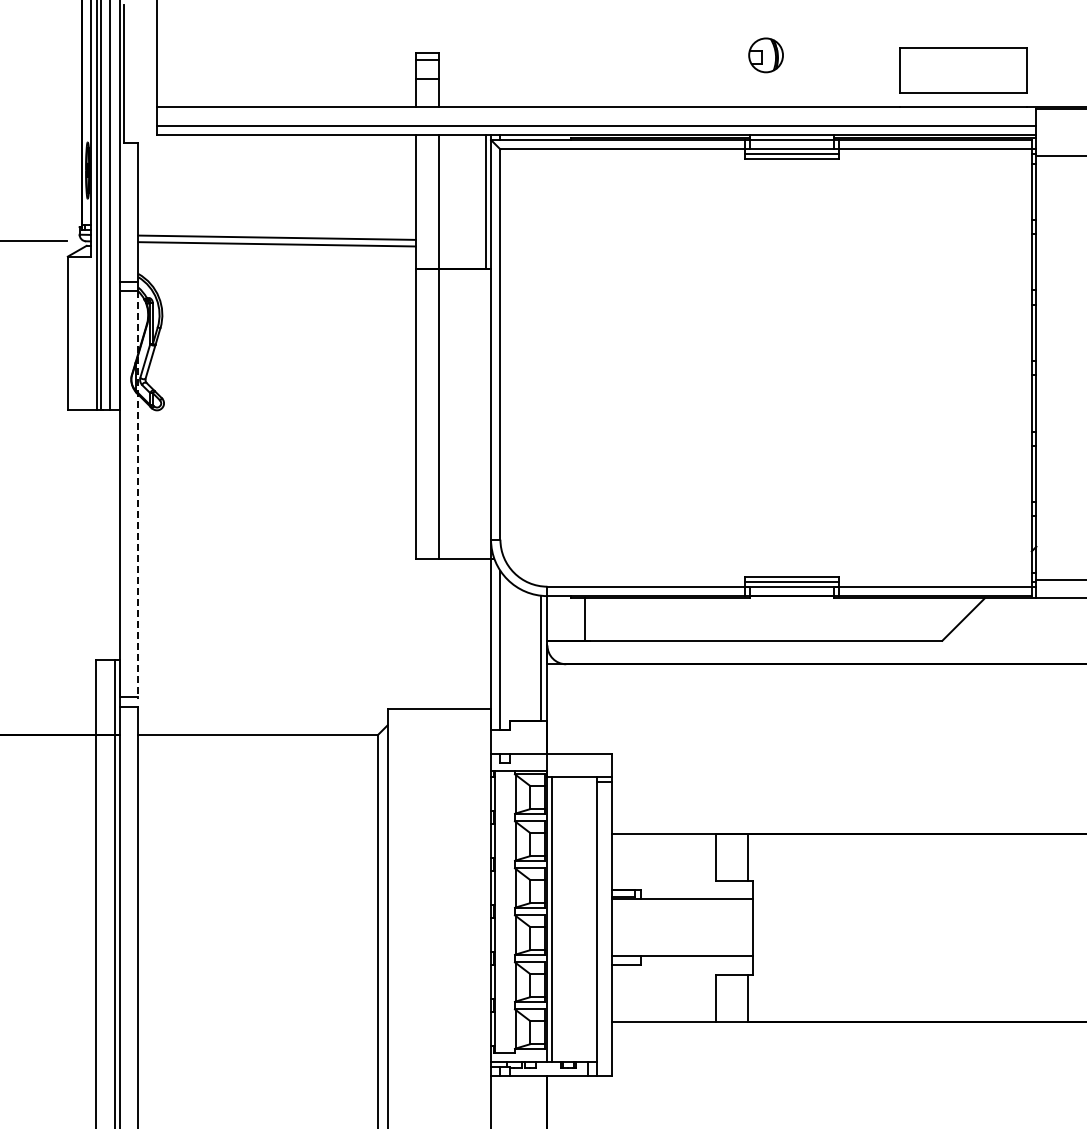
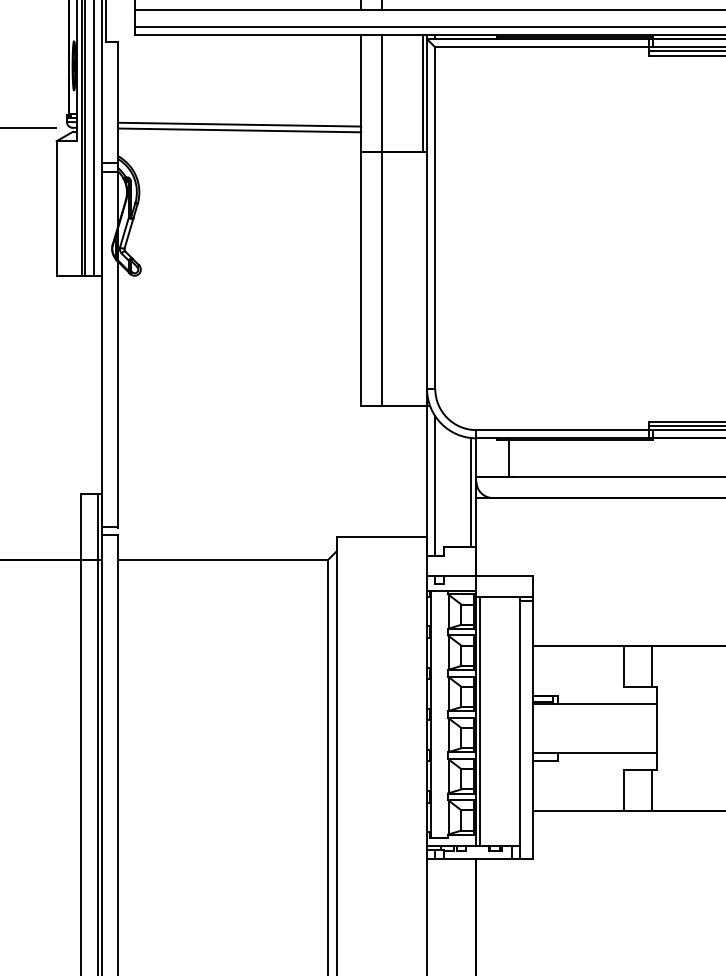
line: (138, 495) -> (118, 350), dashed -> solid

